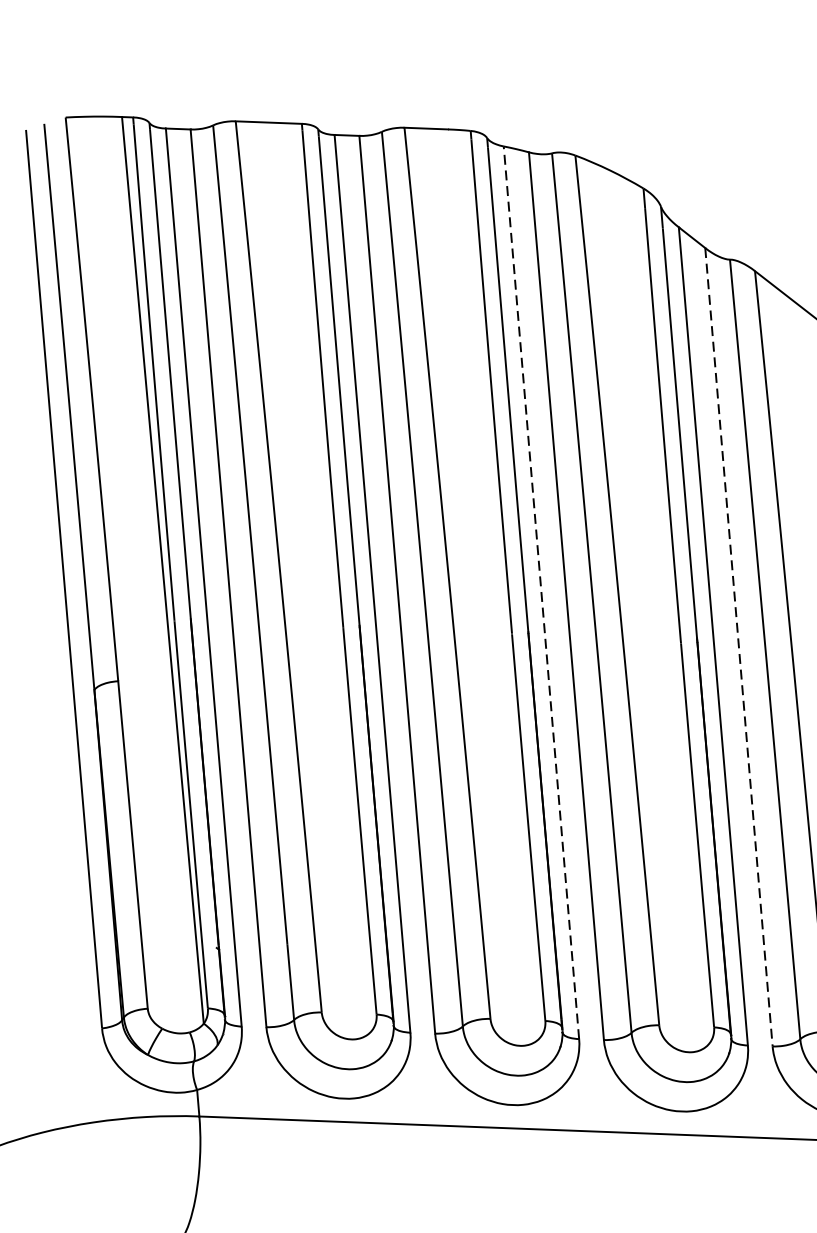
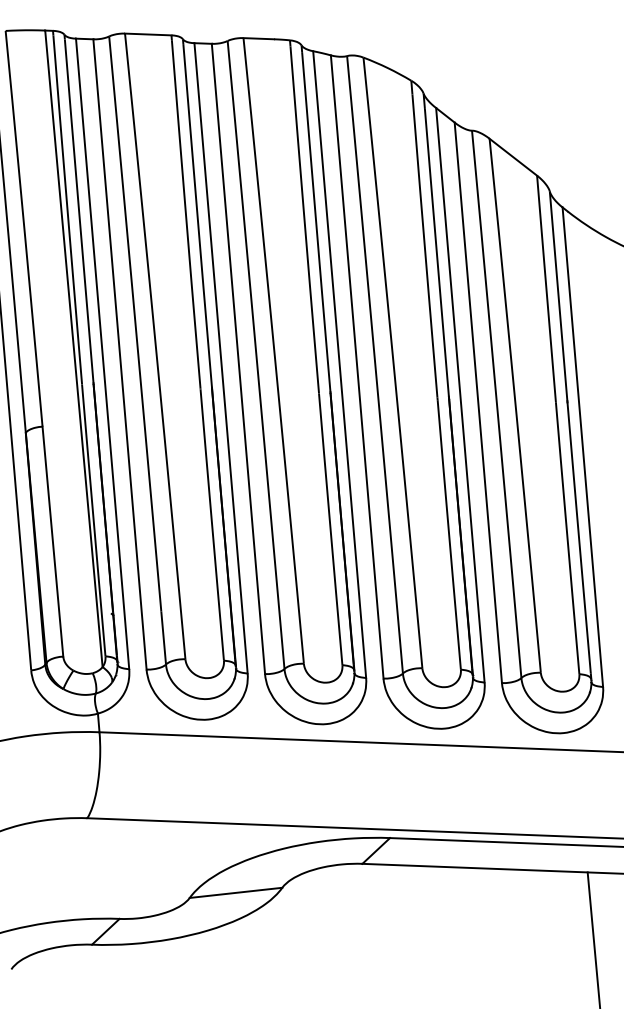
line: (541, 592) -> (339, 364), dashed -> solid
line: (739, 648) -> (478, 403), dashed -> solid

